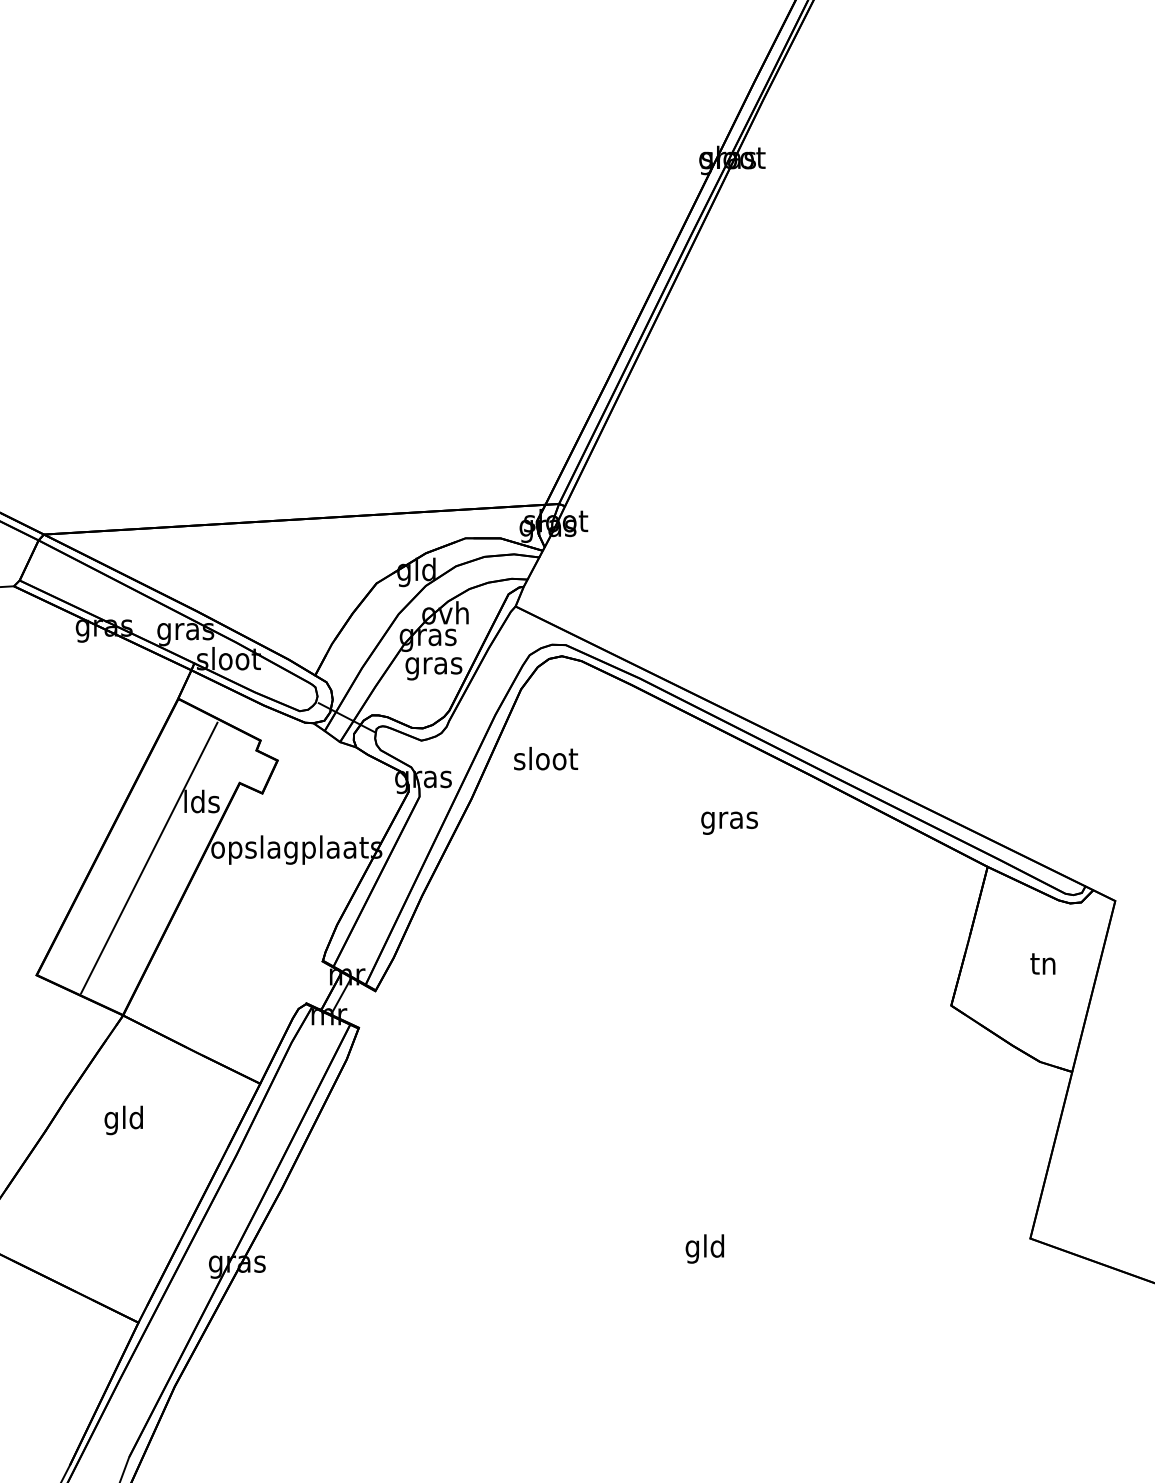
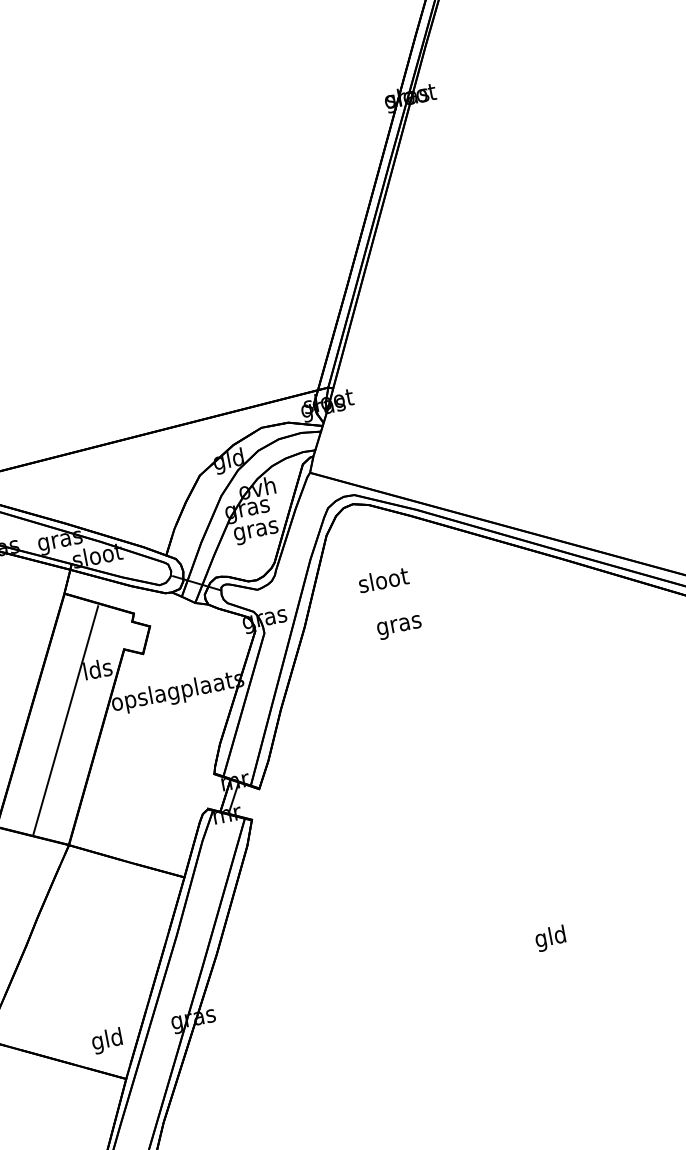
text: (546, 758) -> (383, 579), moved
text: (729, 822) -> (399, 626), moved
text: (123, 1120) -> (107, 1041), moved

